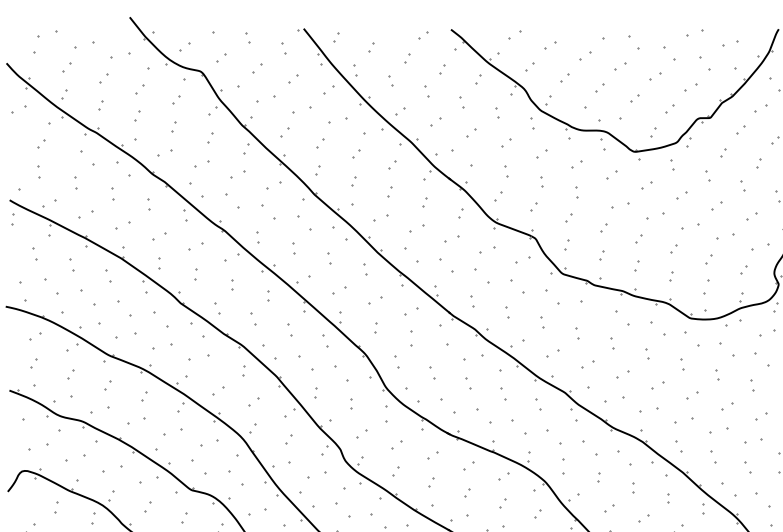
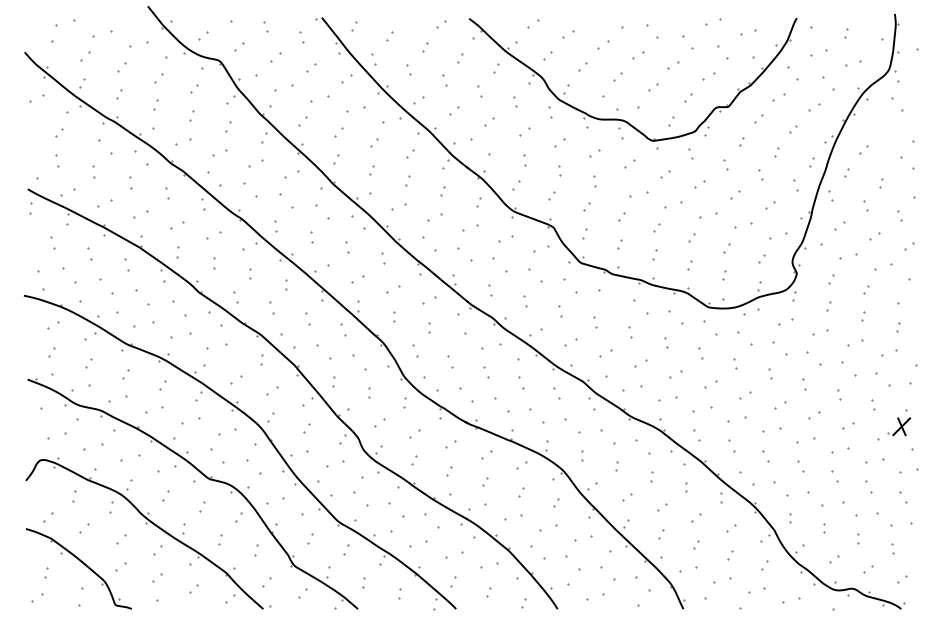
part: (706, 286) -> (724, 275), size x0.62
part: (411, 338) -> (429, 327), size x0.62
part: (386, 413) -> (404, 402), size x0.62
part: (564, 466) -> (582, 455), size x0.62

